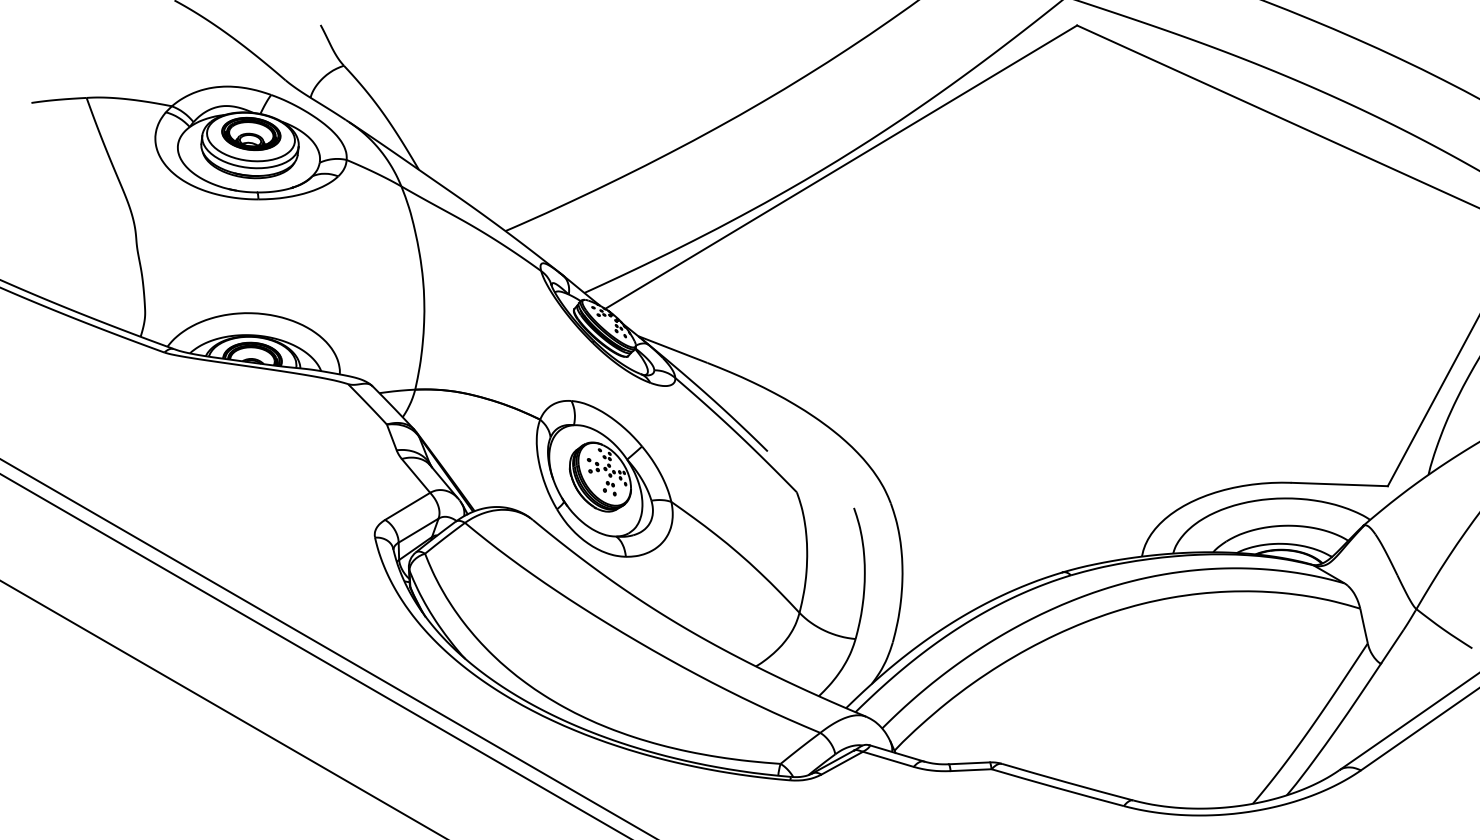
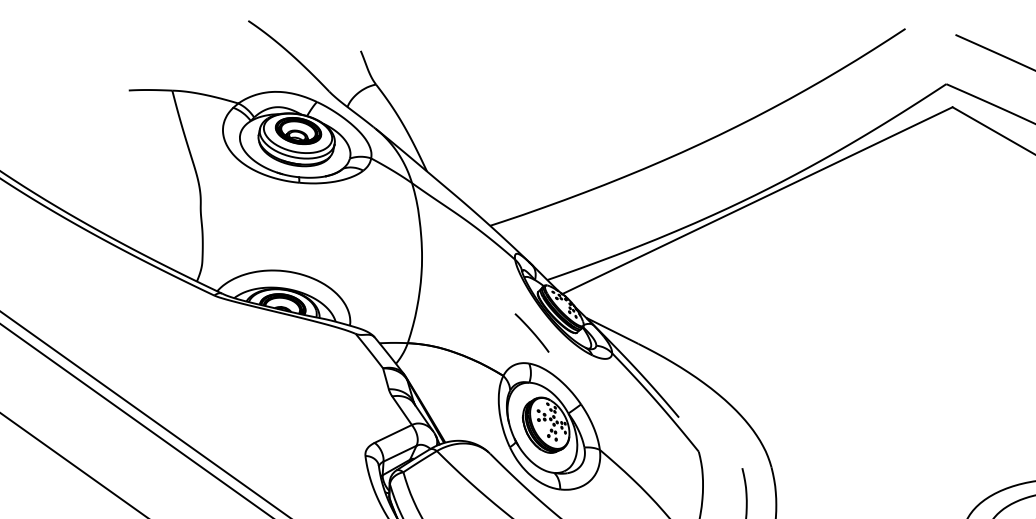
curve: (571, 361) -> (532, 332), added

